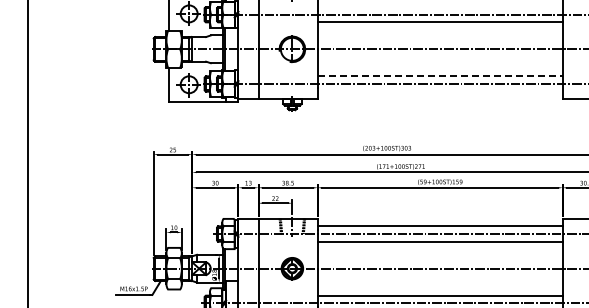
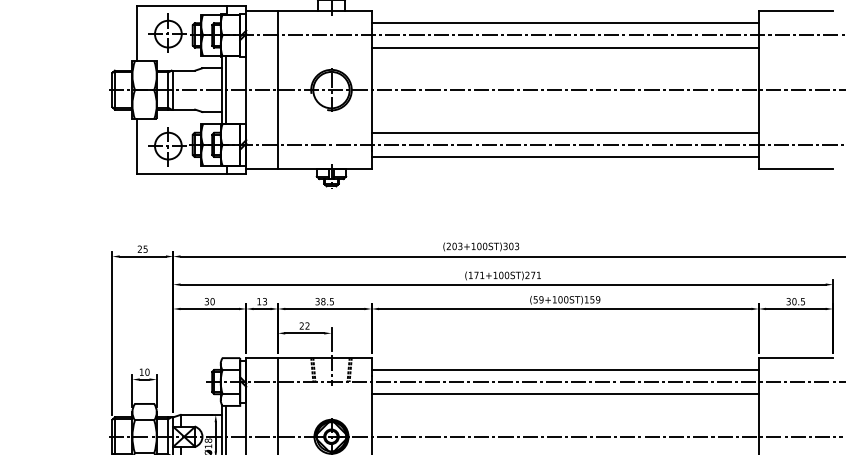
line: (439, 6) -> (563, 22), added
line: (440, 76) -> (565, 133), dashed -> solid
line: (439, 91) -> (563, 156), added

